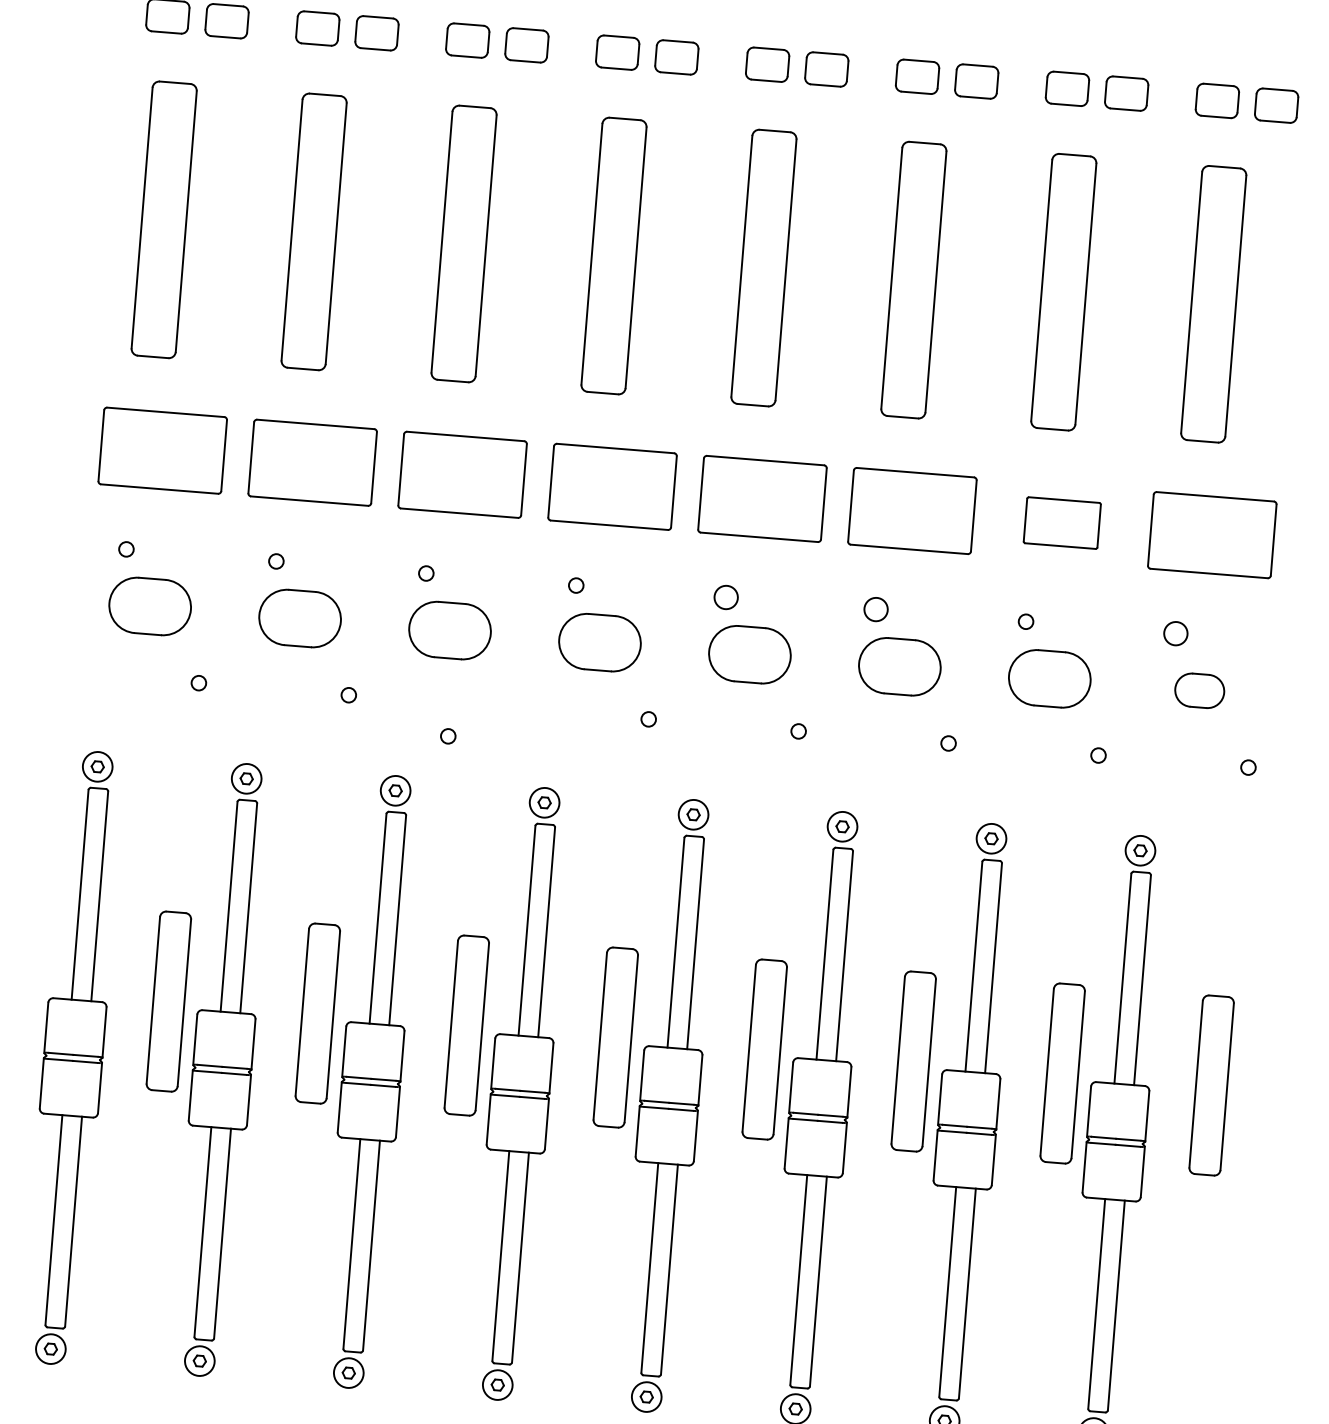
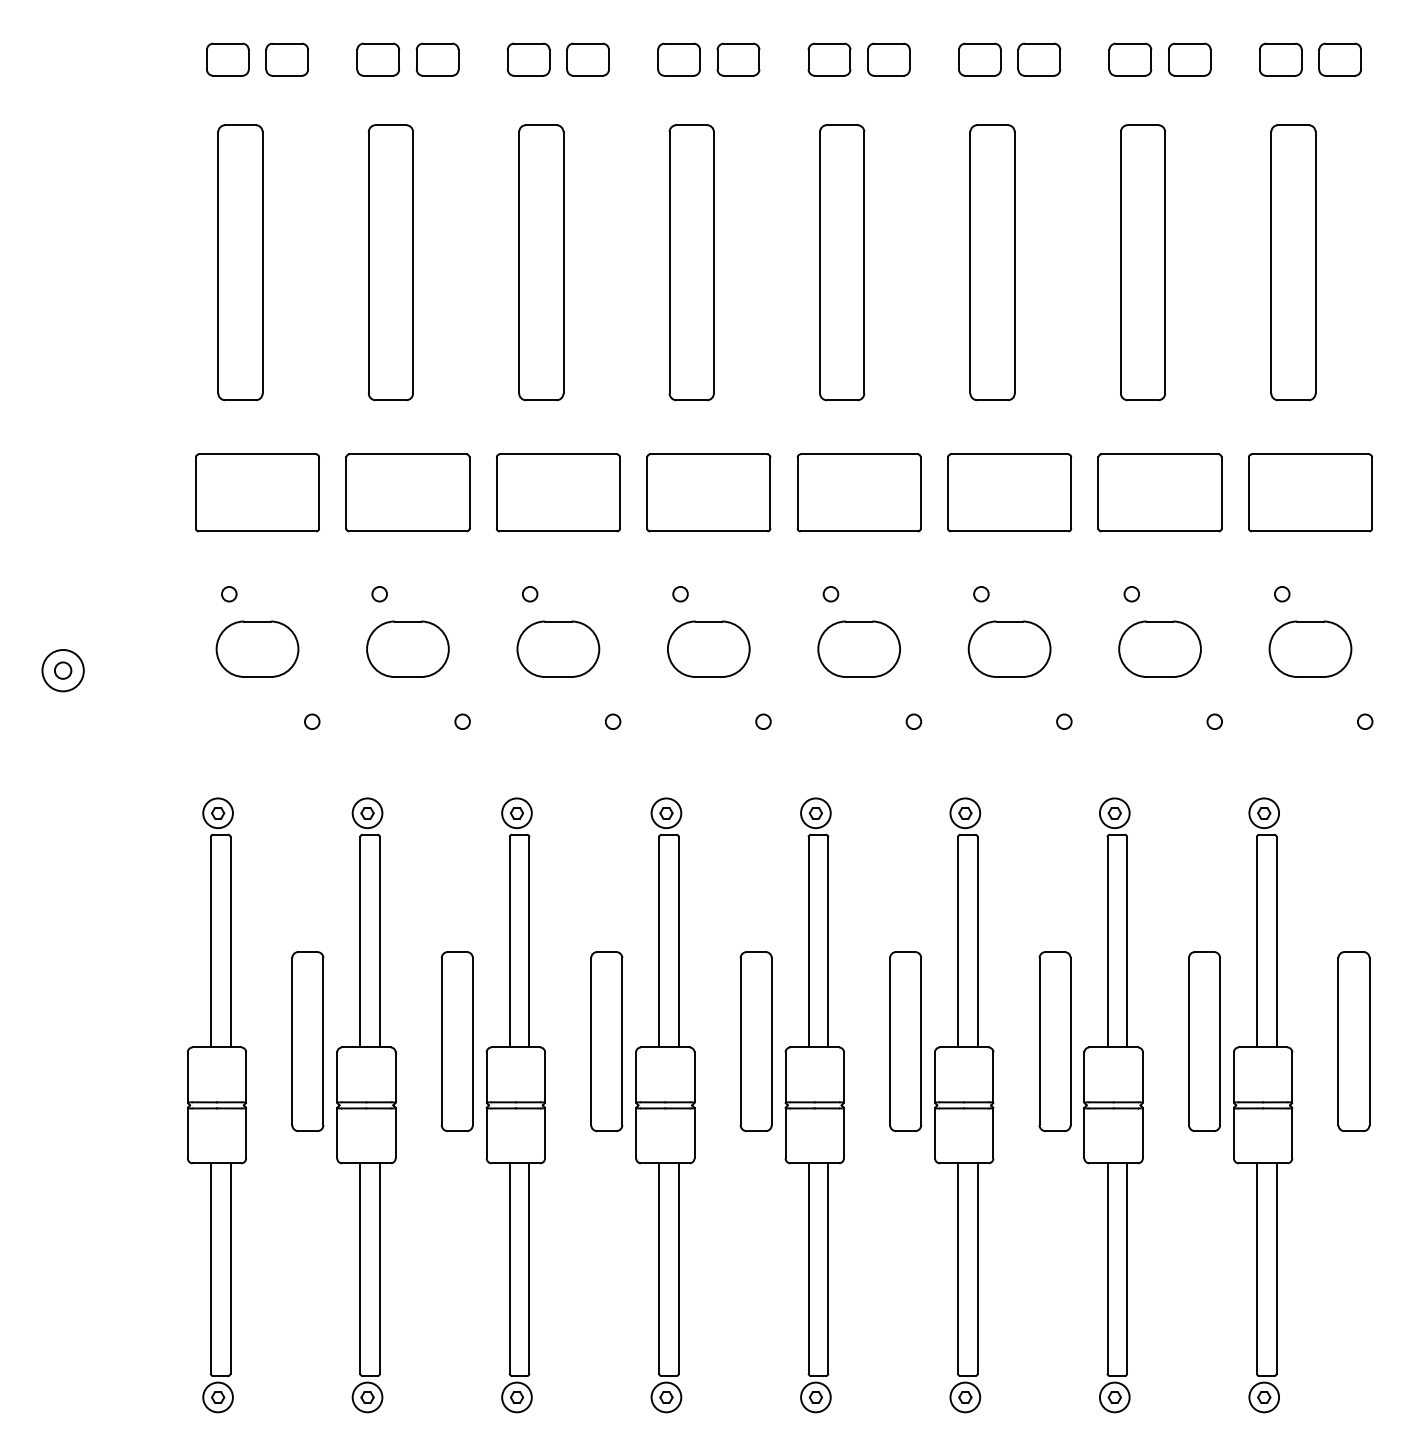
part: (1061, 522) -> (1159, 492), size x1.67
circle: (725, 597) -> (830, 594), size x0.62
circle: (876, 609) -> (981, 594), size x0.62
circle: (1176, 634) -> (1282, 594), size x0.62
part: (1199, 690) -> (1310, 648), size x1.67
circle: (447, 736) -> (612, 721), moved

